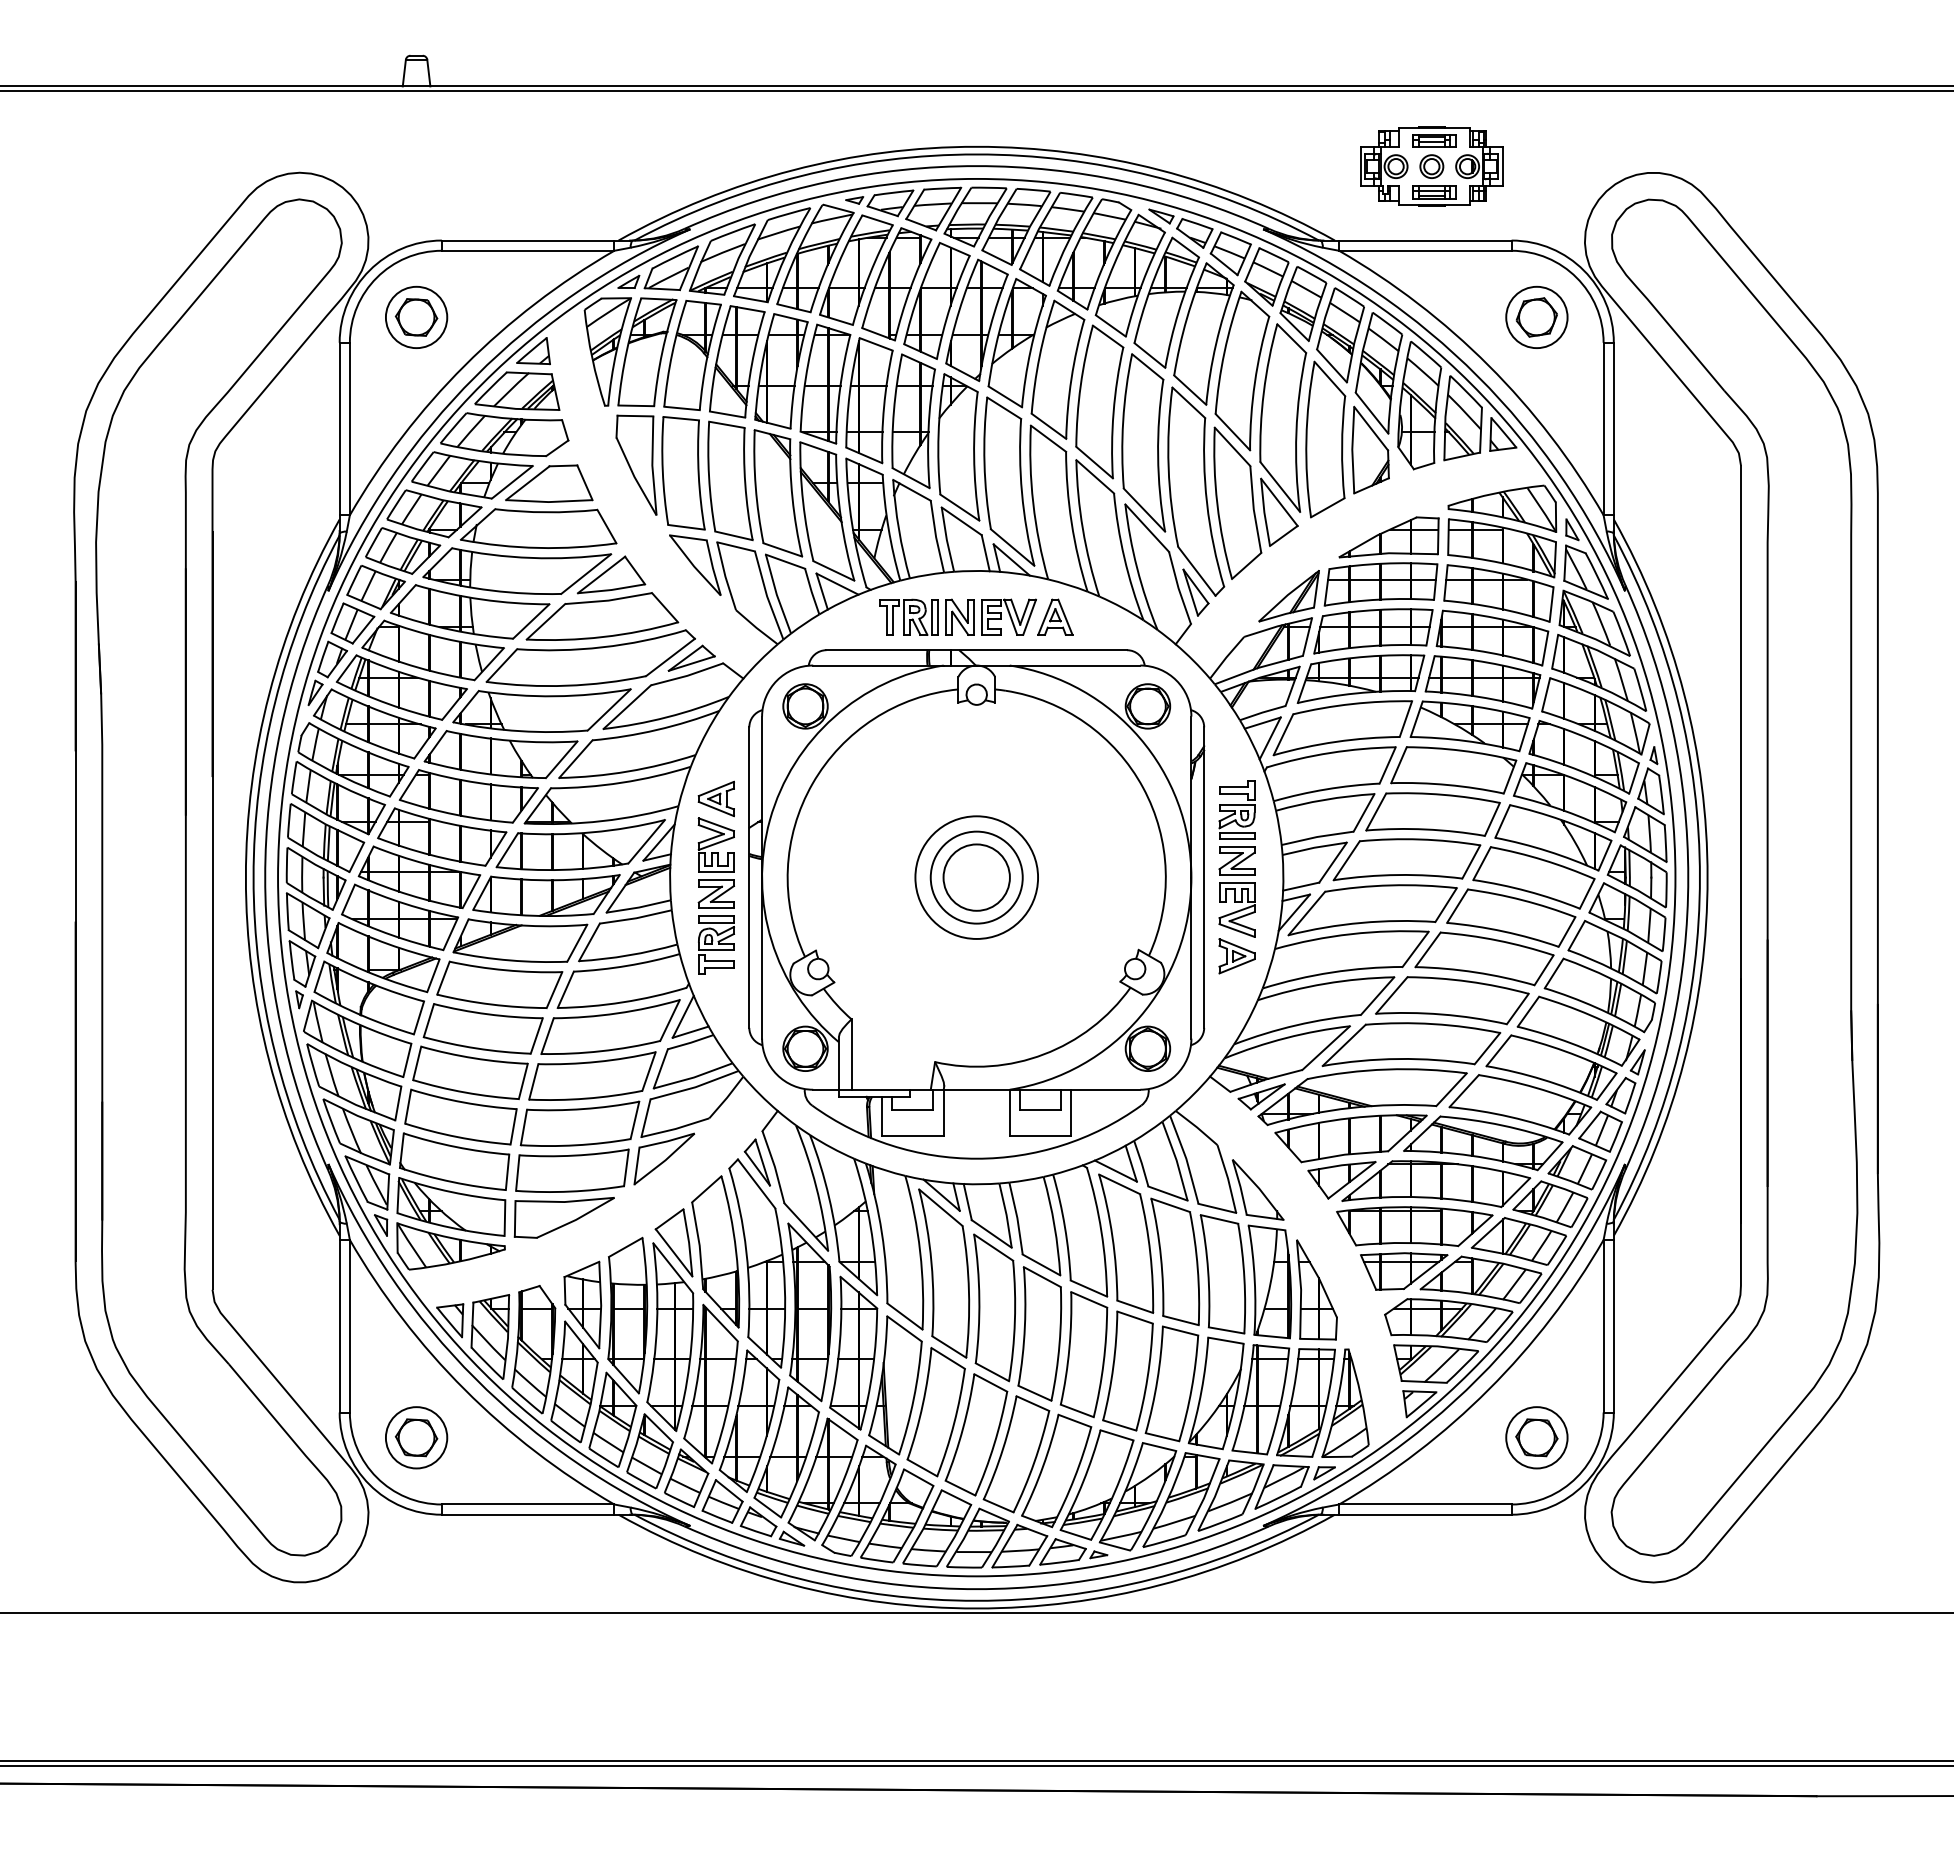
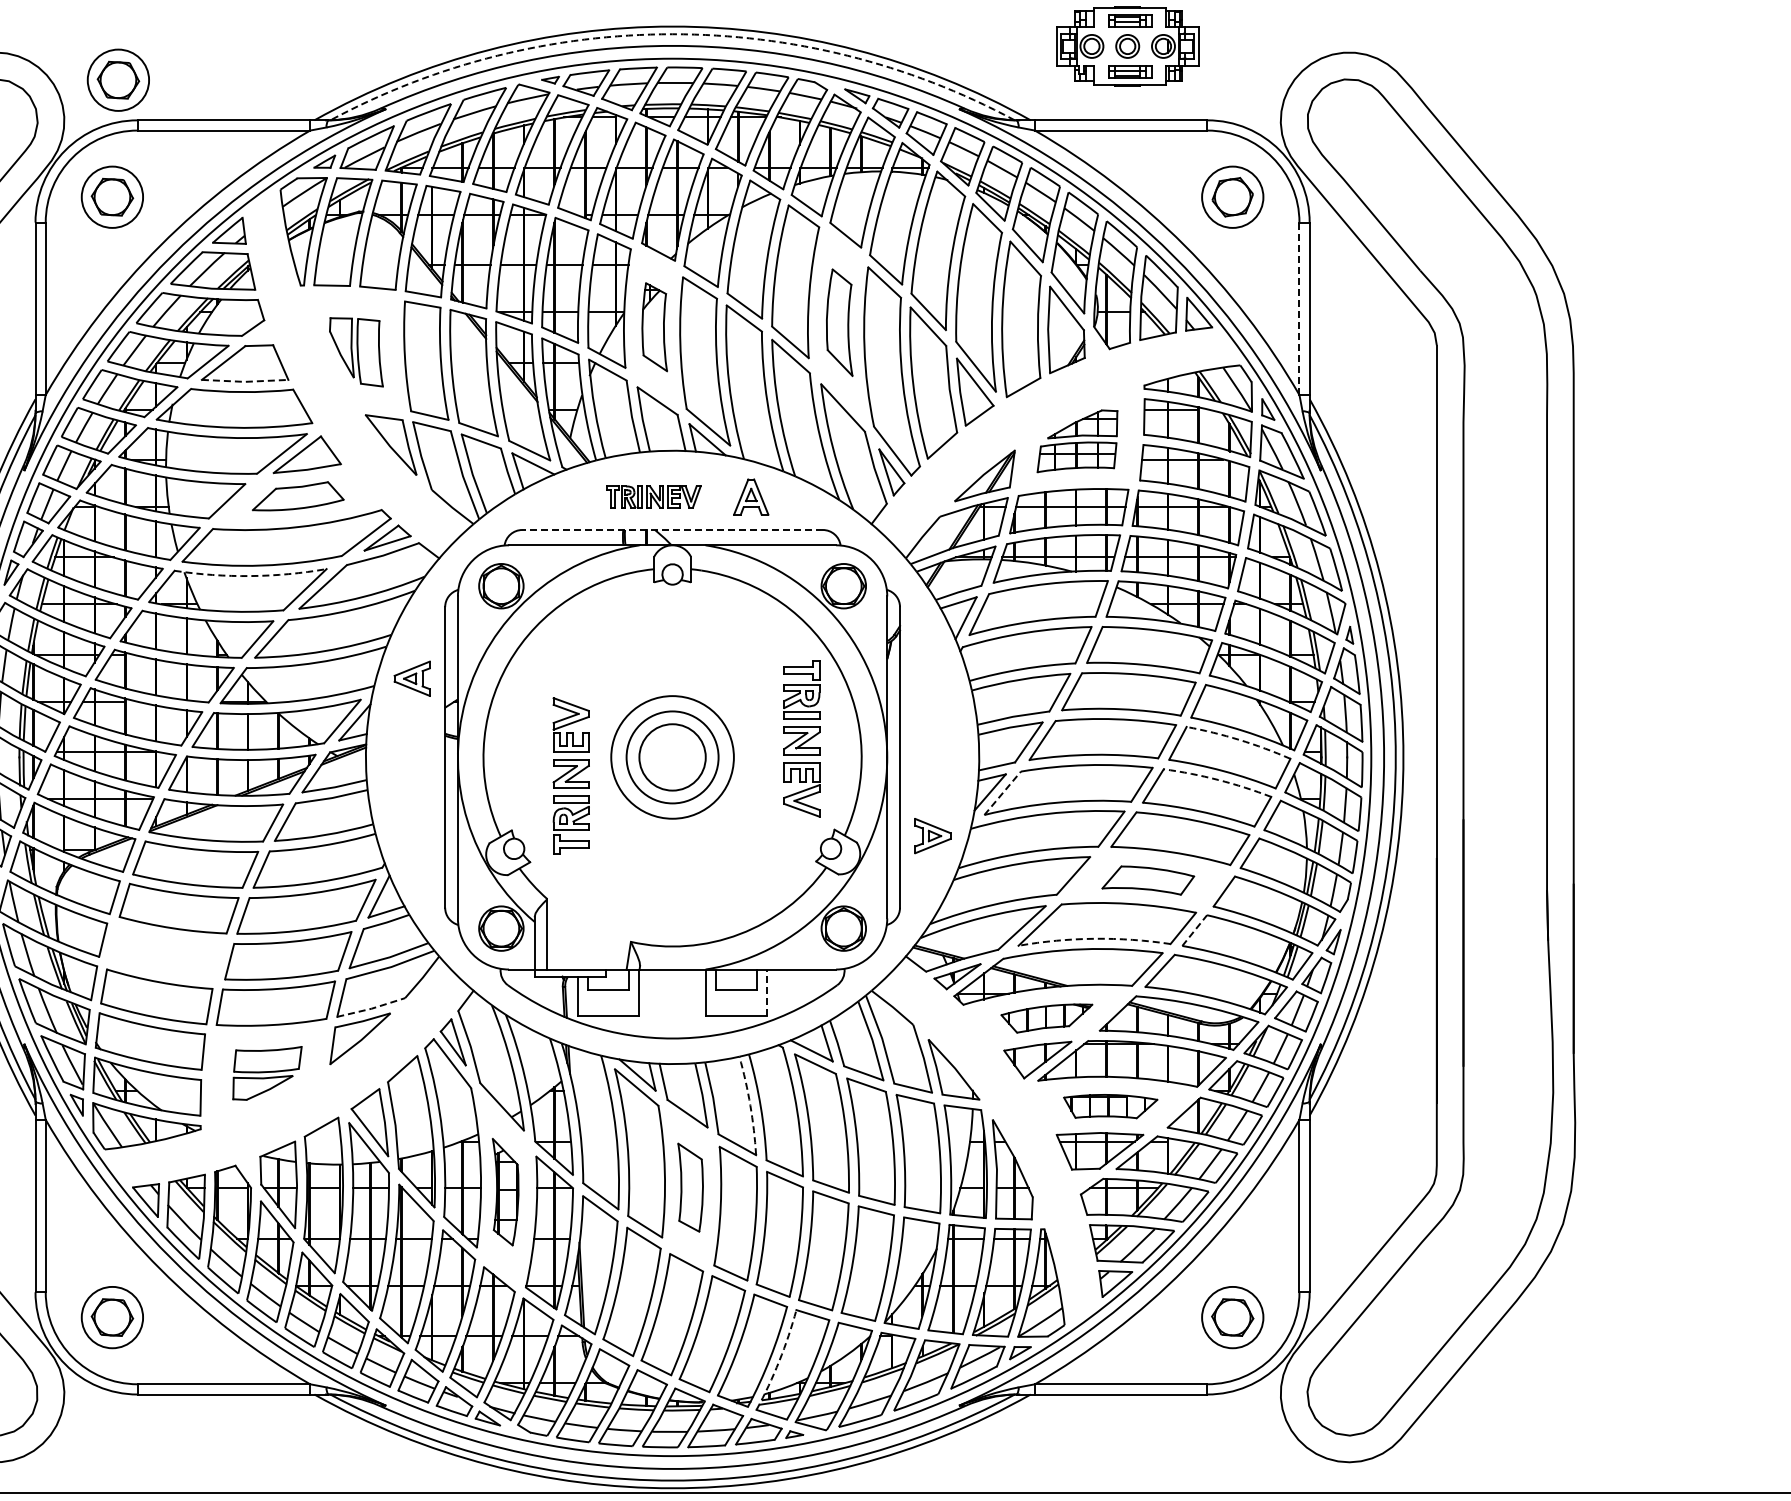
arc: (976, 154) -> (672, 34), solid -> dashed
part: (422, 199) -> (118, 79), added
line: (1603, 428) -> (1299, 308), solid -> dashed
part: (1143, 442) -> (839, 322), size x0.6
part: (958, 447) -> (654, 327), size x0.6
part: (660, 472) -> (356, 352), size x0.6
line: (548, 502) -> (244, 382), solid -> dashed
part: (1381, 561) -> (1077, 441), size x0.7
part: (602, 616) -> (298, 496), size x0.6
part: (957, 616) -> (653, 496), size x0.6
line: (976, 650) -> (672, 530), solid -> dashed
arc: (554, 696) -> (250, 576), solid -> dashed
part: (1236, 858) -> (801, 738), moved
arc: (1543, 860) -> (1239, 740), solid -> dashed
part: (715, 895) -> (570, 775), moved
arc: (1522, 900) -> (1218, 780), solid -> dashed
line: (1307, 913) -> (1003, 793), solid -> dashed
part: (1452, 1000) -> (1148, 880), size x0.6
line: (1498, 1050) -> (1194, 930), solid -> dashed
arc: (1398, 1059) -> (1094, 939), solid -> dashed
part: (470, 1072) -> (166, 952), removed
line: (1071, 1112) -> (767, 992), solid -> dashed
line: (675, 1128) -> (371, 1008), solid -> dashed
part: (1350, 1138) -> (1046, 1018), size x0.6
part: (571, 1193) -> (267, 1073), size x0.6
arc: (1054, 1225) -> (750, 1105), solid -> dashed
part: (1414, 1226) -> (1110, 1106), size x0.6
part: (994, 1307) -> (690, 1187), size x0.6
part: (809, 1312) -> (505, 1192), size x0.6
arc: (1083, 1481) -> (779, 1361), solid -> dashed

